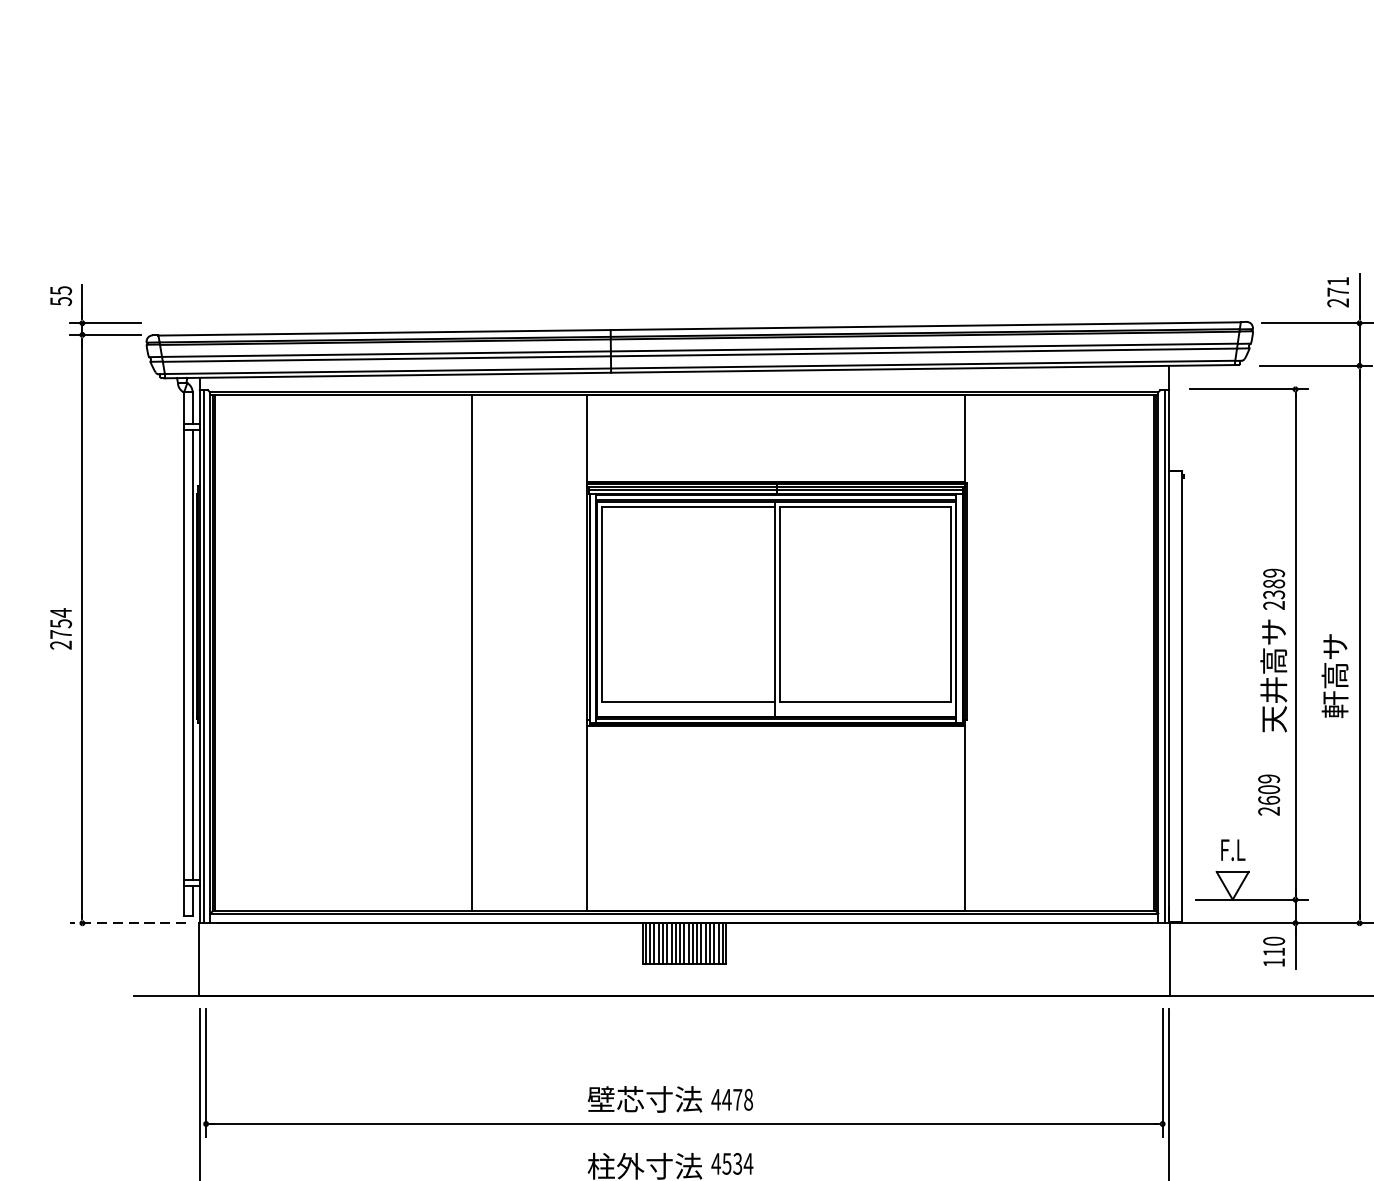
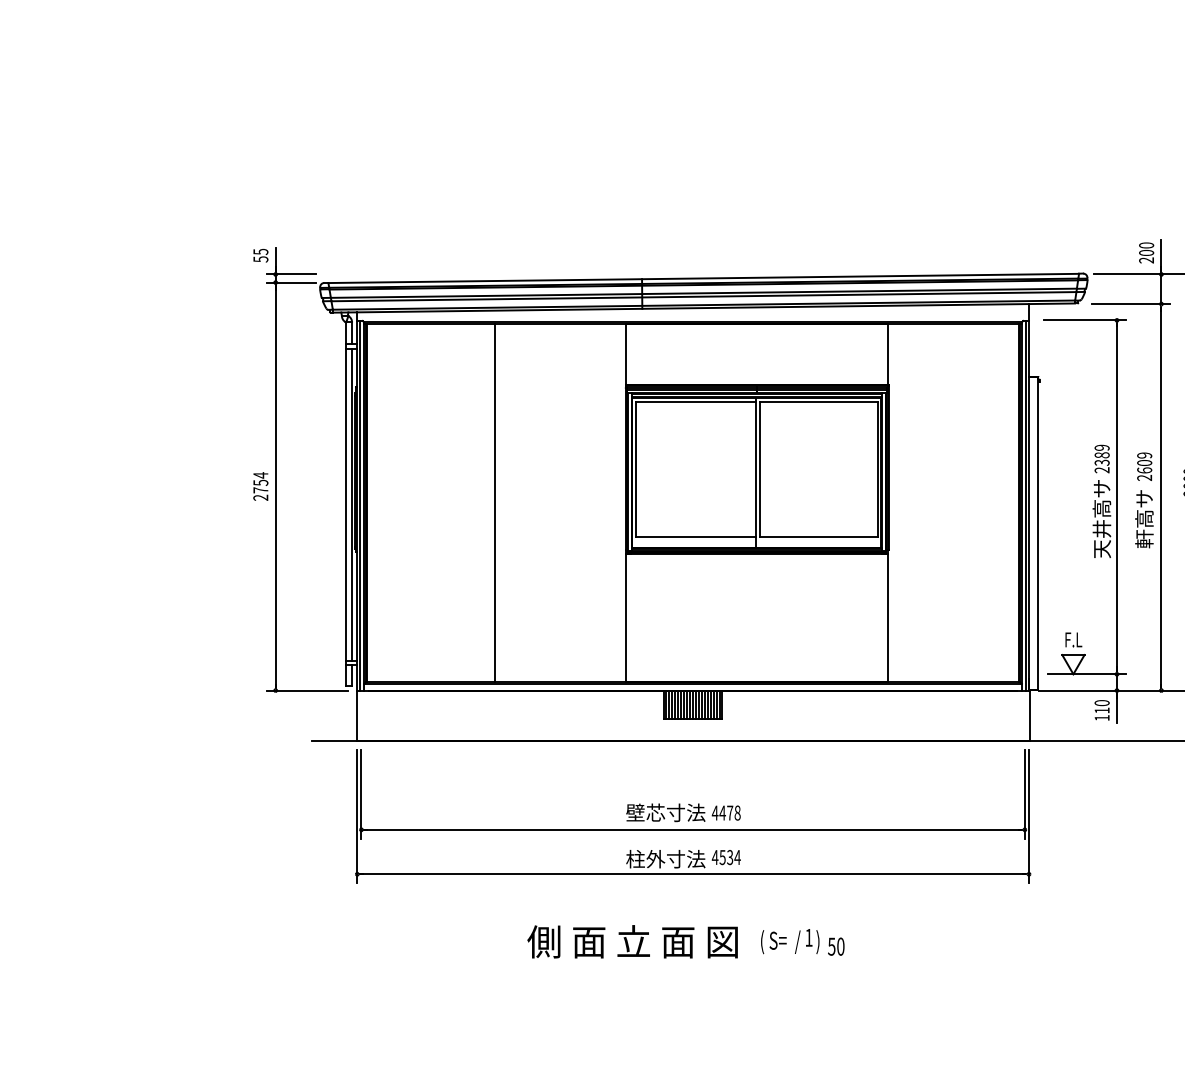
text: (1338, 285) -> (1146, 248), 271 -> 200
line: (471, 653) -> (494, 503), moved
text: (1268, 794) -> (1144, 466), moved
line: (126, 923) -> (306, 690), dashed -> solid

